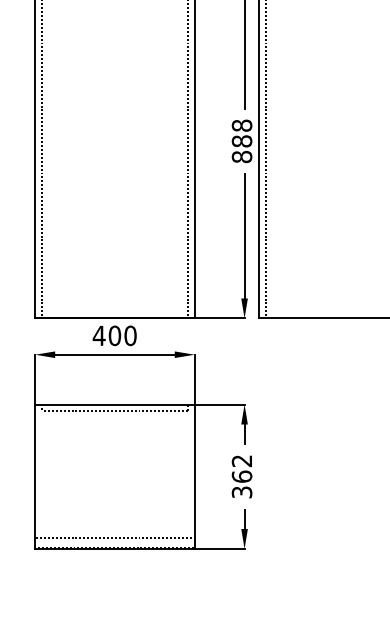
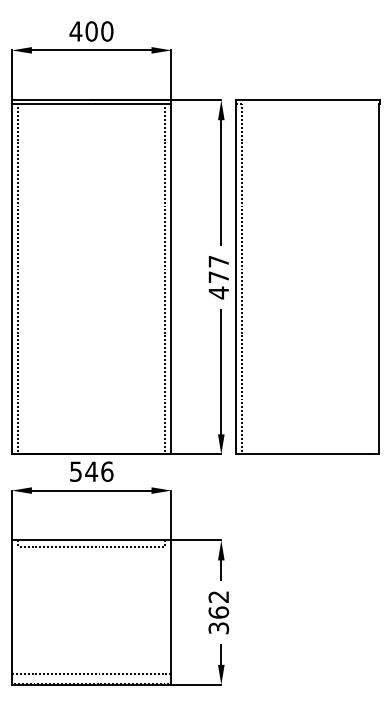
text: (241, 141) -> (218, 277), 888 -> 477
text: (114, 335) -> (91, 471), 400 -> 546

